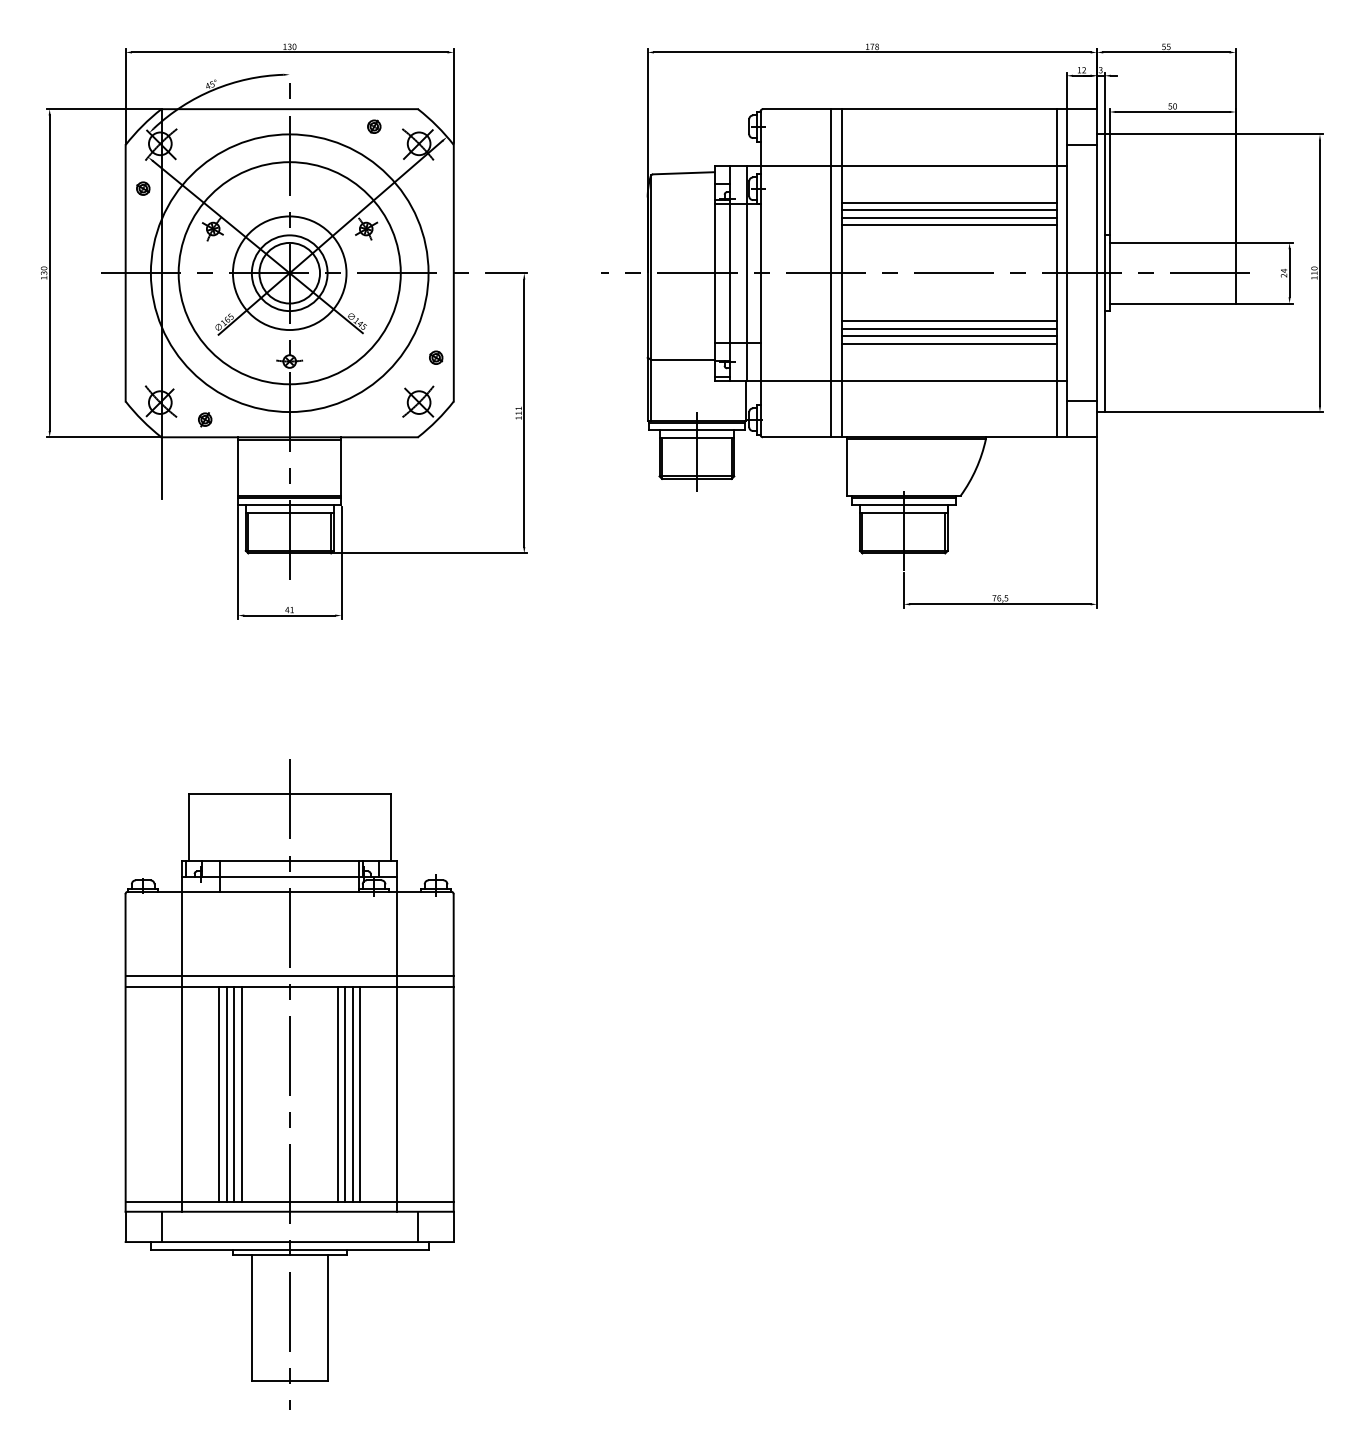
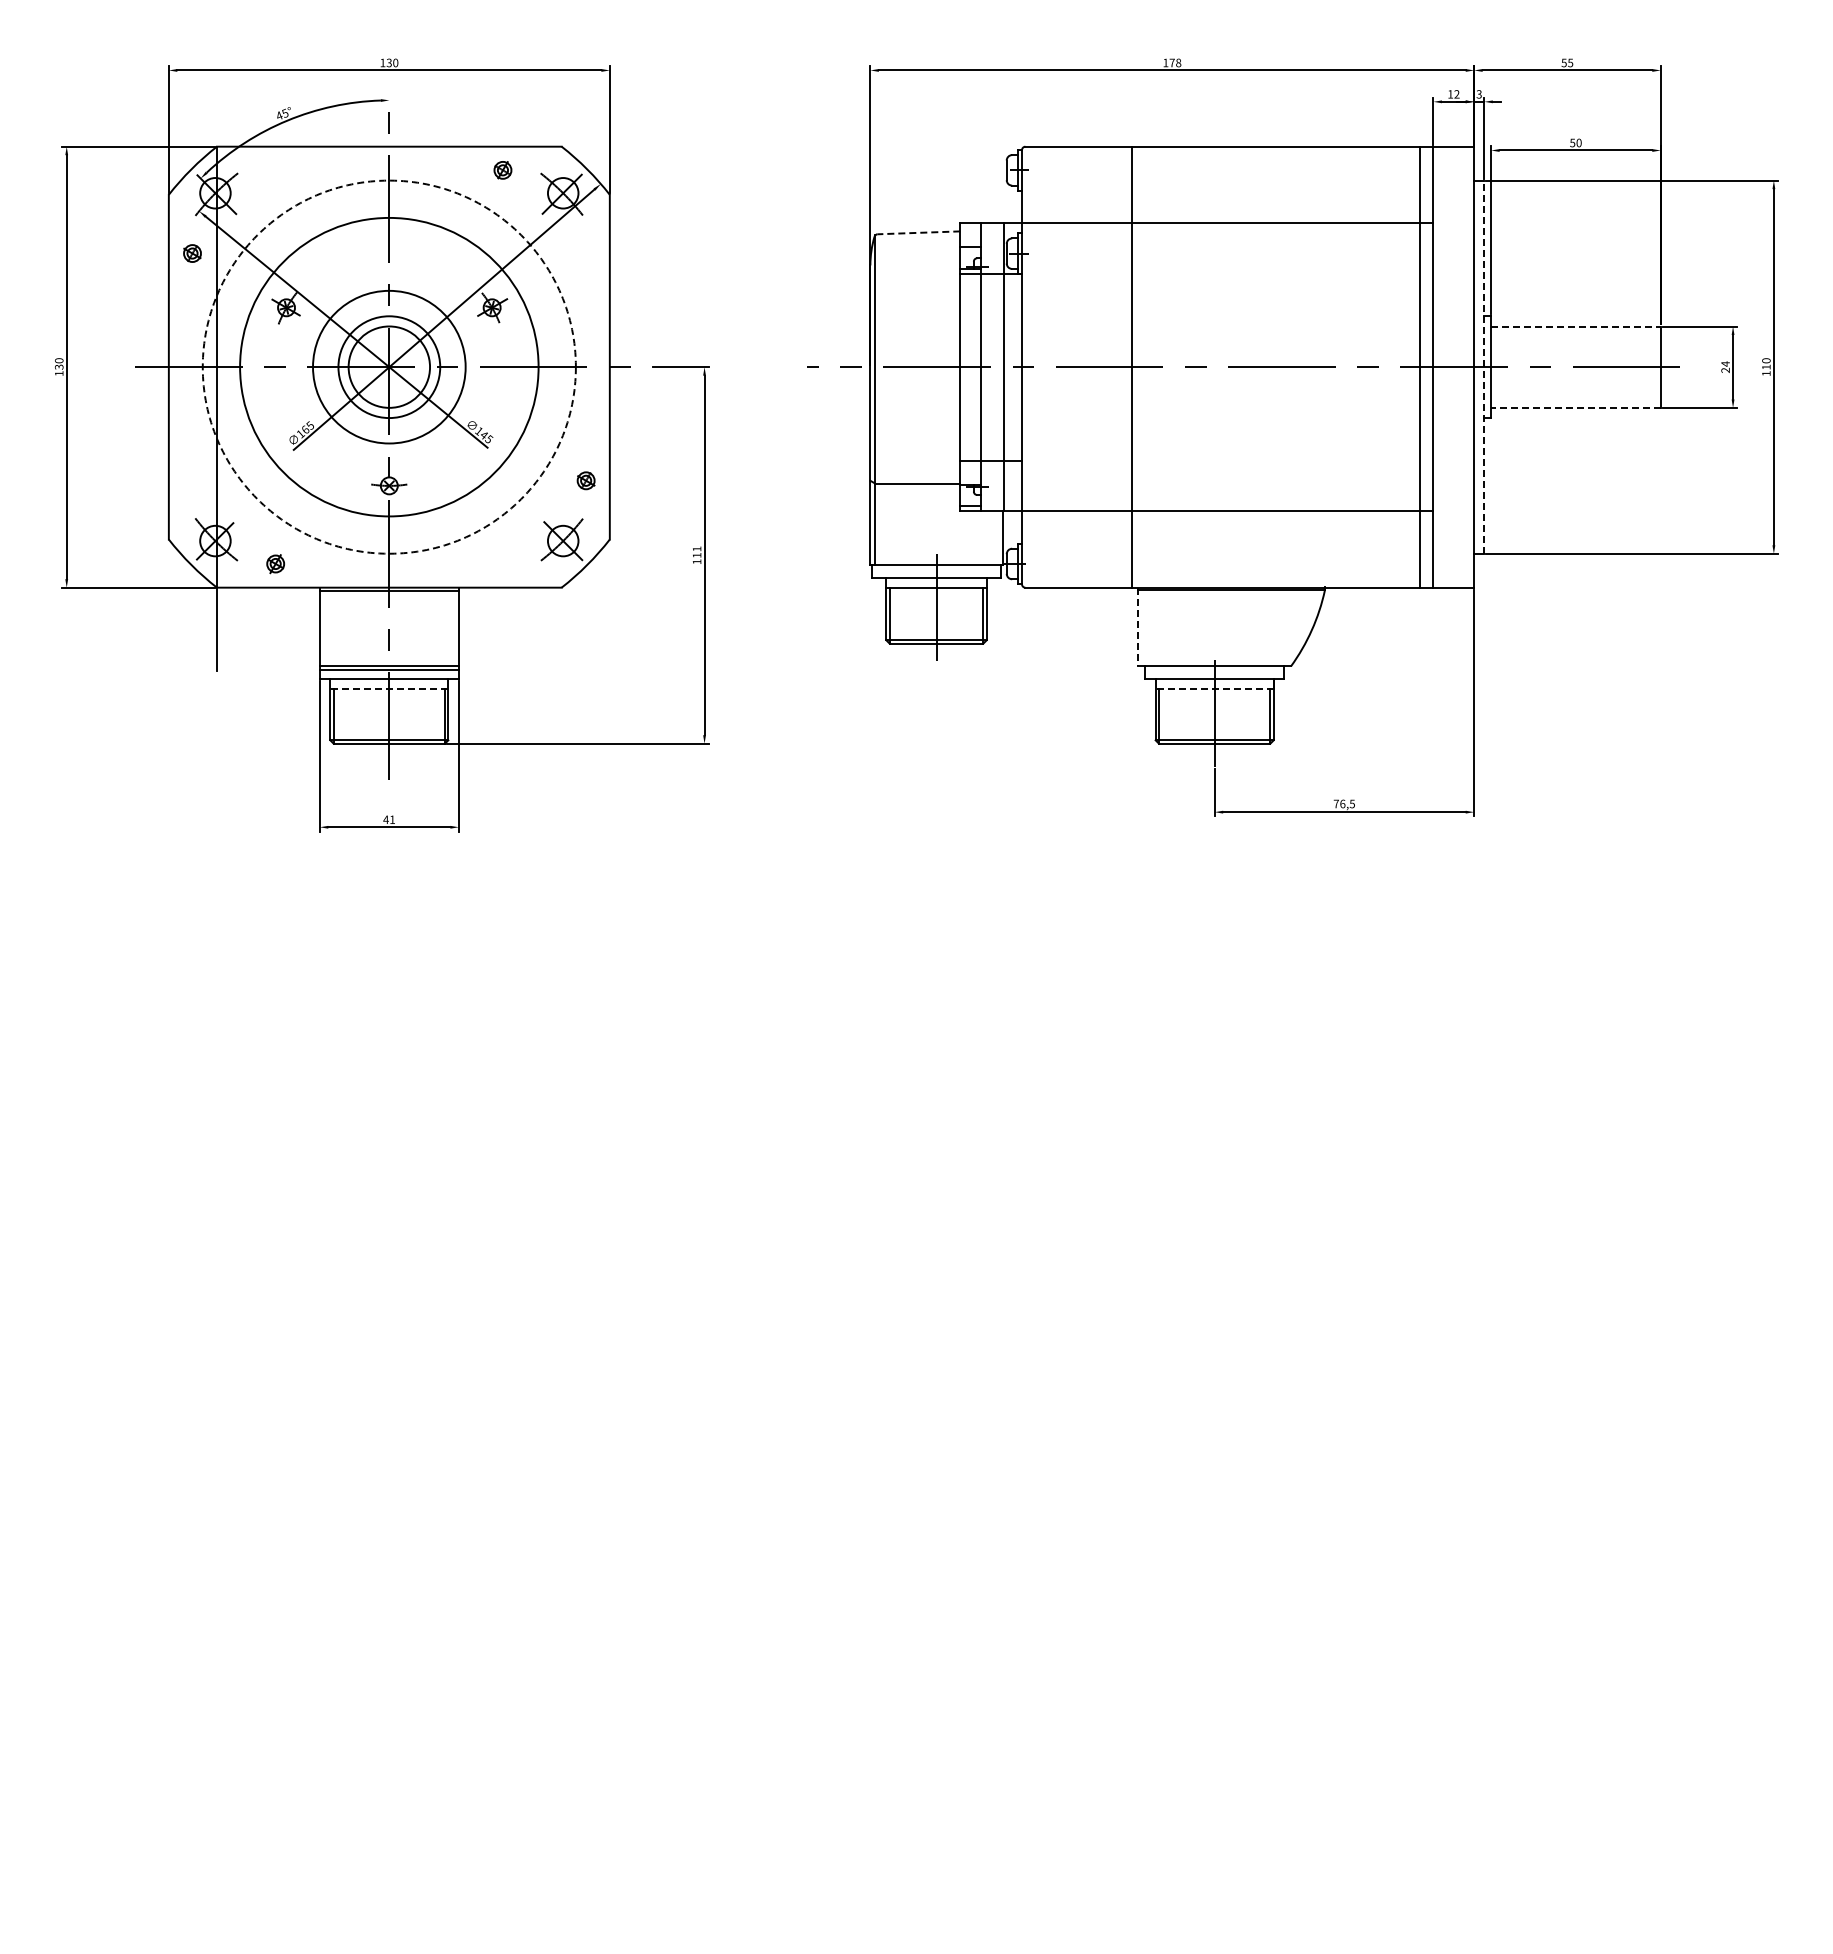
line: (1081, 144) -> (1453, 194), removed
line: (683, 173) -> (918, 232), solid -> dashed
line: (949, 202) -> (1275, 272), removed
line: (949, 210) -> (1275, 282), removed
line: (949, 217) -> (1275, 292), removed
line: (949, 225) -> (1275, 302), removed
line: (1172, 242) -> (1575, 326), solid -> dashed
circle: (289, 272) -> (388, 366), solid -> dashed
line: (830, 272) -> (1116, 366), removed
line: (1104, 273) -> (1484, 367), solid -> dashed
line: (1172, 303) -> (1575, 407), solid -> dashed
line: (949, 321) -> (1275, 431), removed
line: (949, 328) -> (1275, 441), removed
line: (949, 336) -> (1275, 452), removed
line: (949, 344) -> (1275, 462), removed
line: (1081, 401) -> (1453, 539), removed
line: (696, 423) -> (936, 568), removed
line: (847, 466) -> (1138, 627), solid -> dashed
line: (903, 498) -> (1214, 669), removed
line: (289, 513) -> (388, 689), solid -> dashed
line: (903, 513) -> (1214, 689), solid -> dashed
part: (289, 1084) -> (388, 1457), removed

